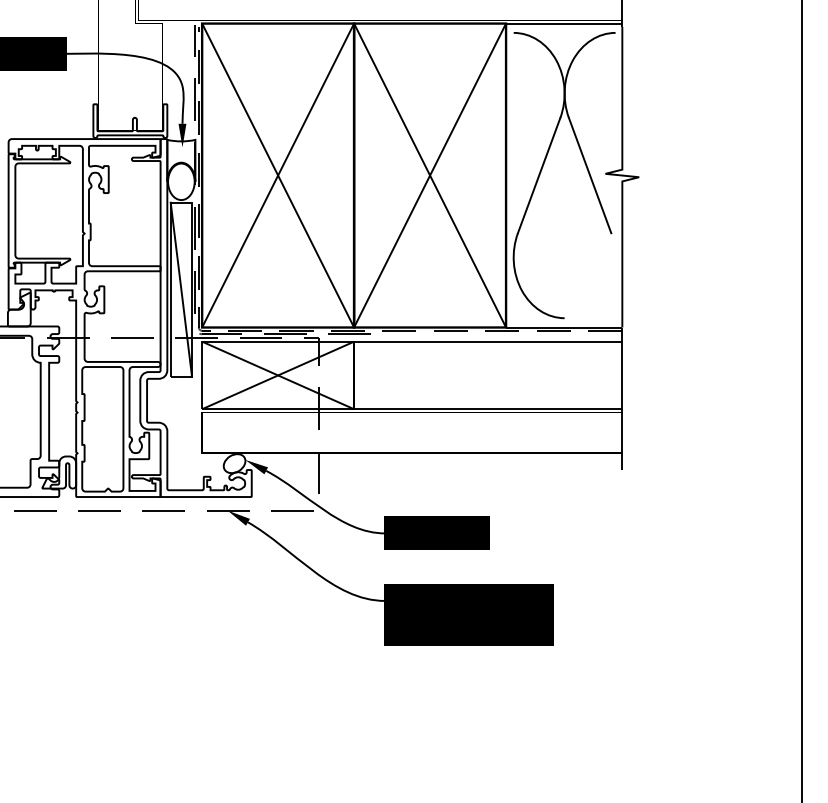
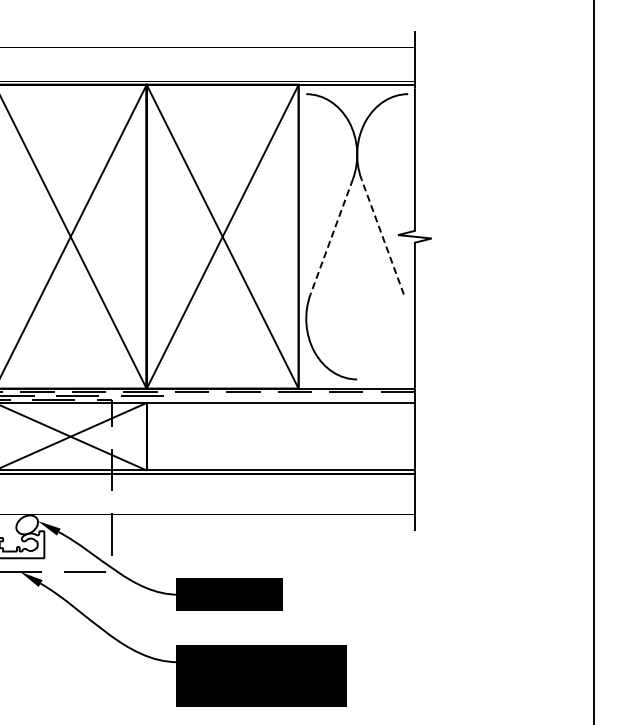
line: (589, 175) -> (382, 236), solid -> dashed
line: (538, 176) -> (331, 237), solid -> dashed

